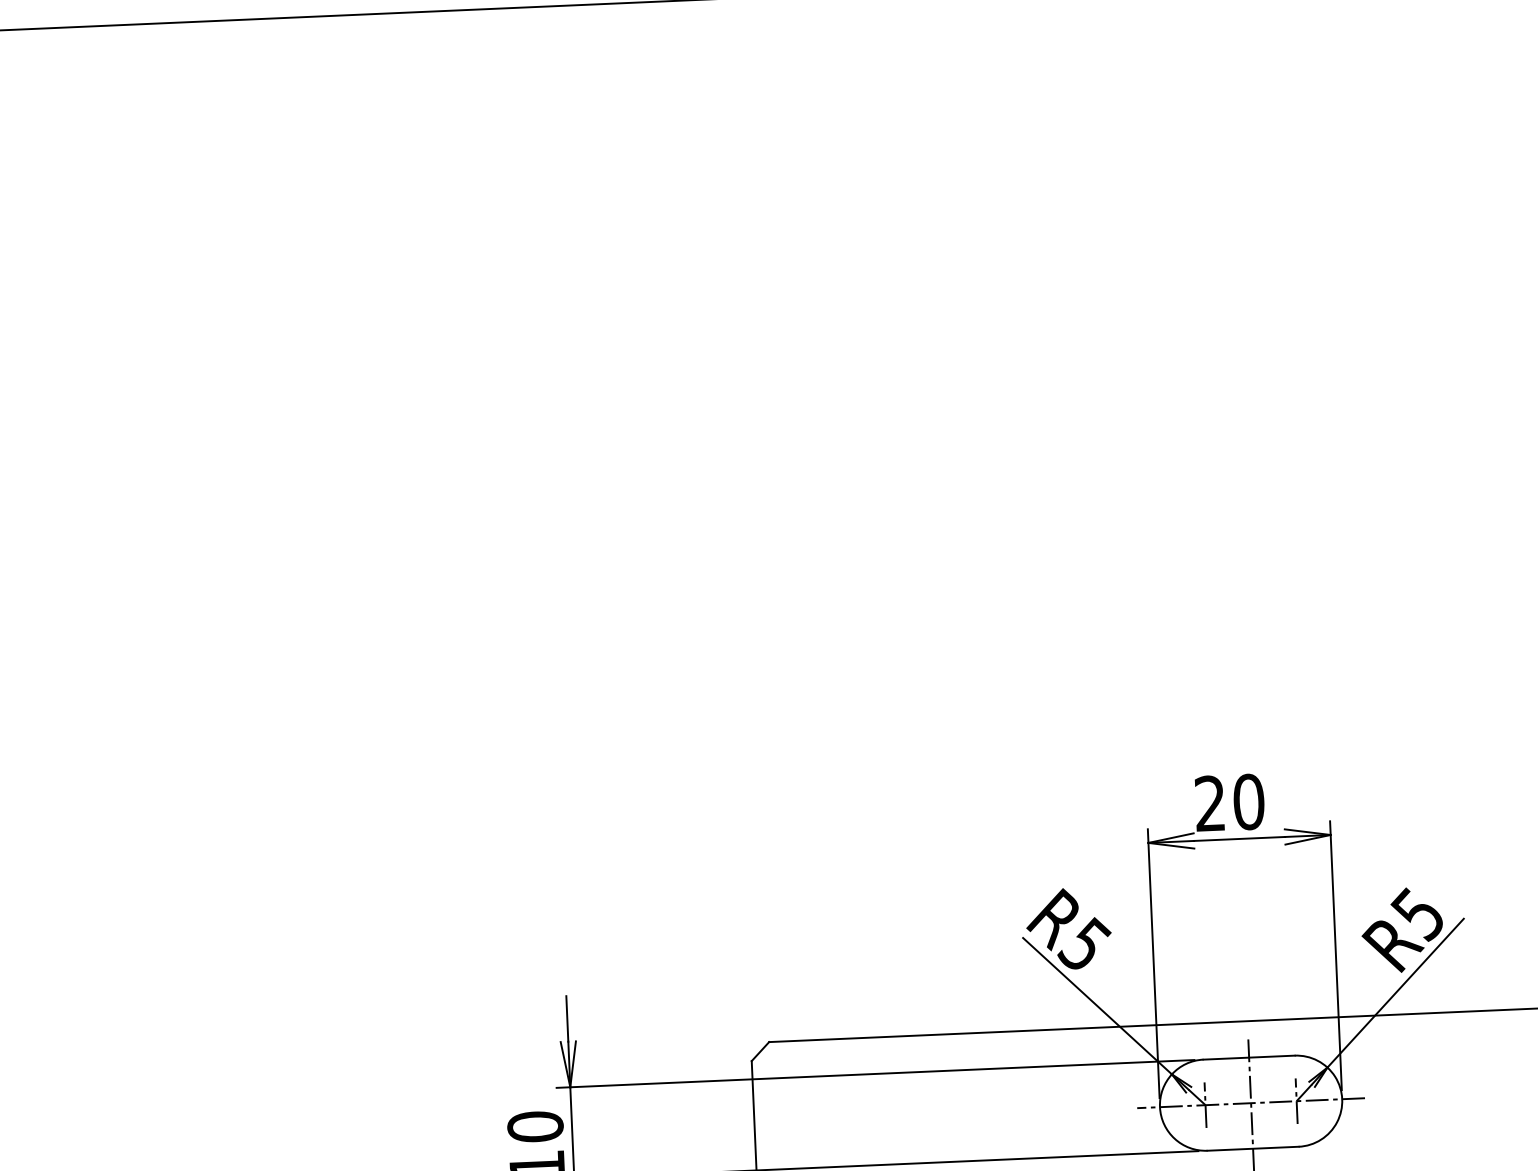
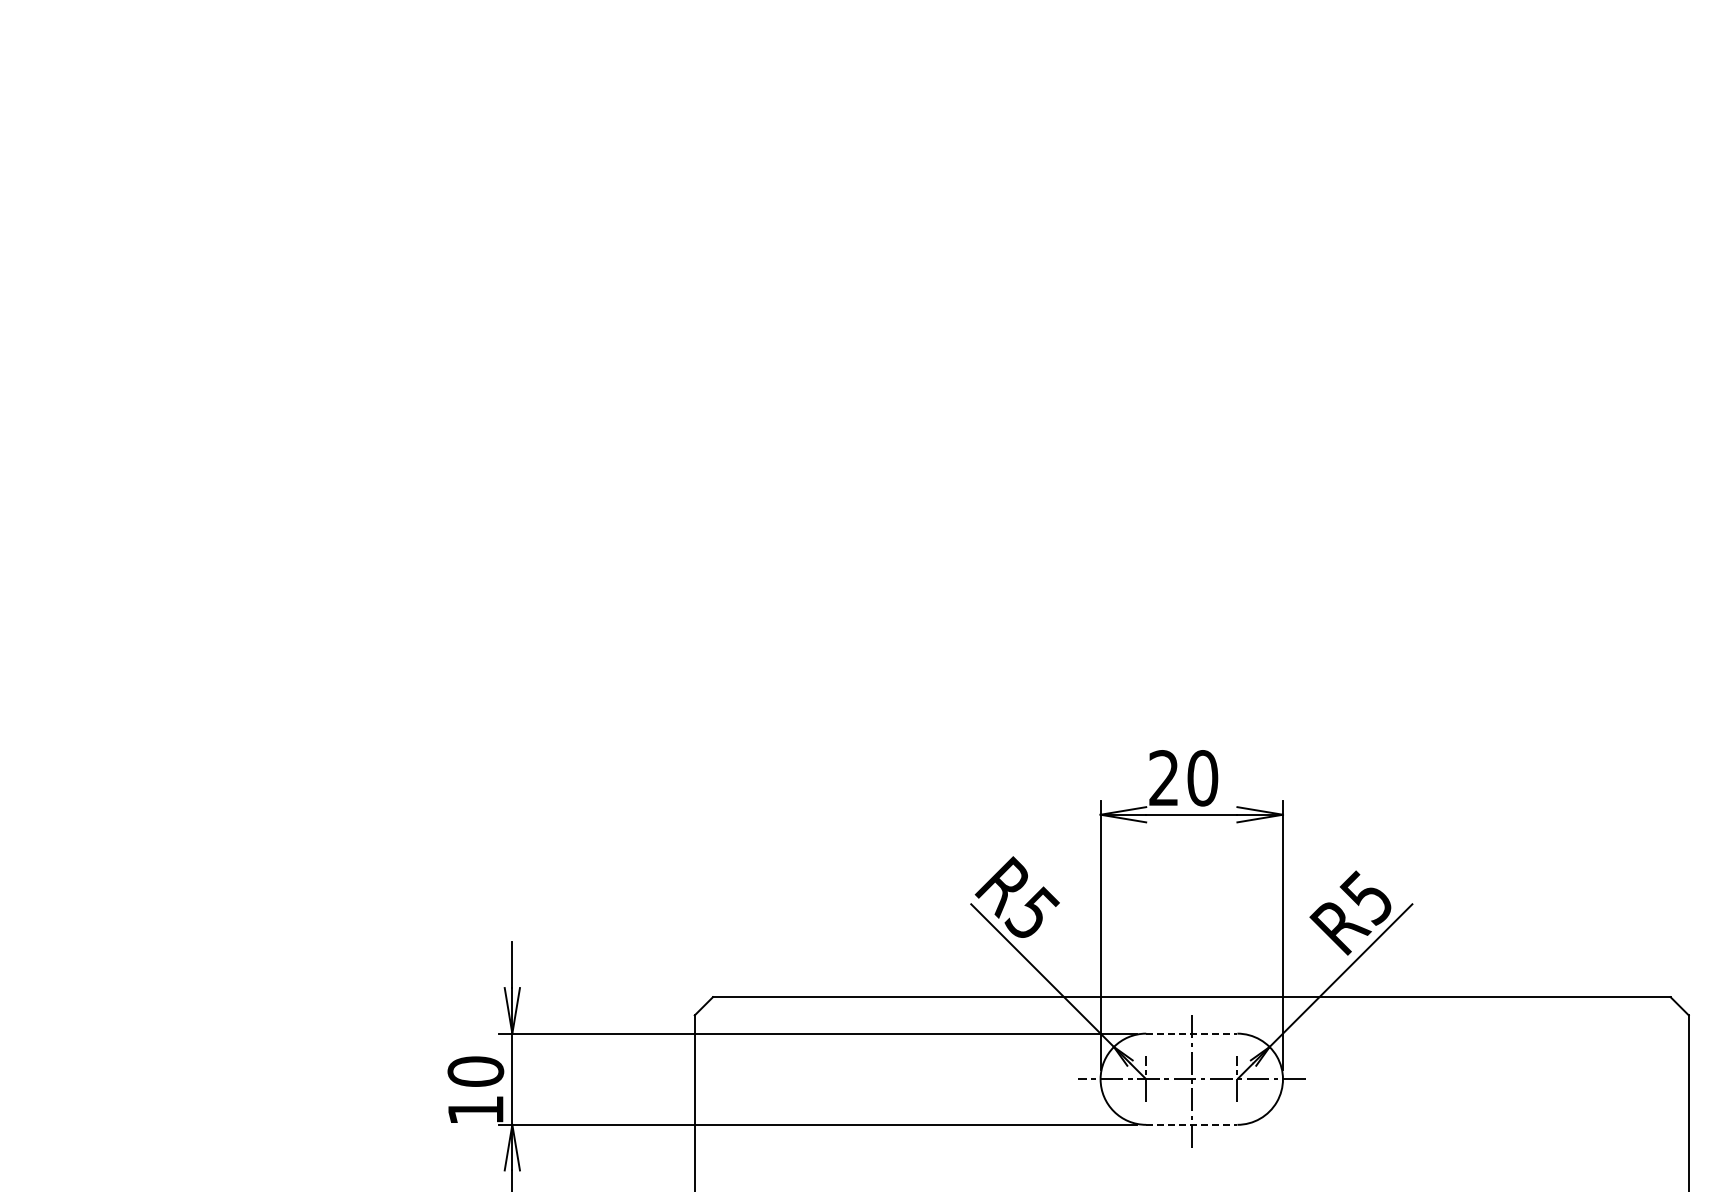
line: (1248, 1057) -> (1191, 1033), solid -> dashed
line: (1252, 1148) -> (1191, 1124), solid -> dashed

